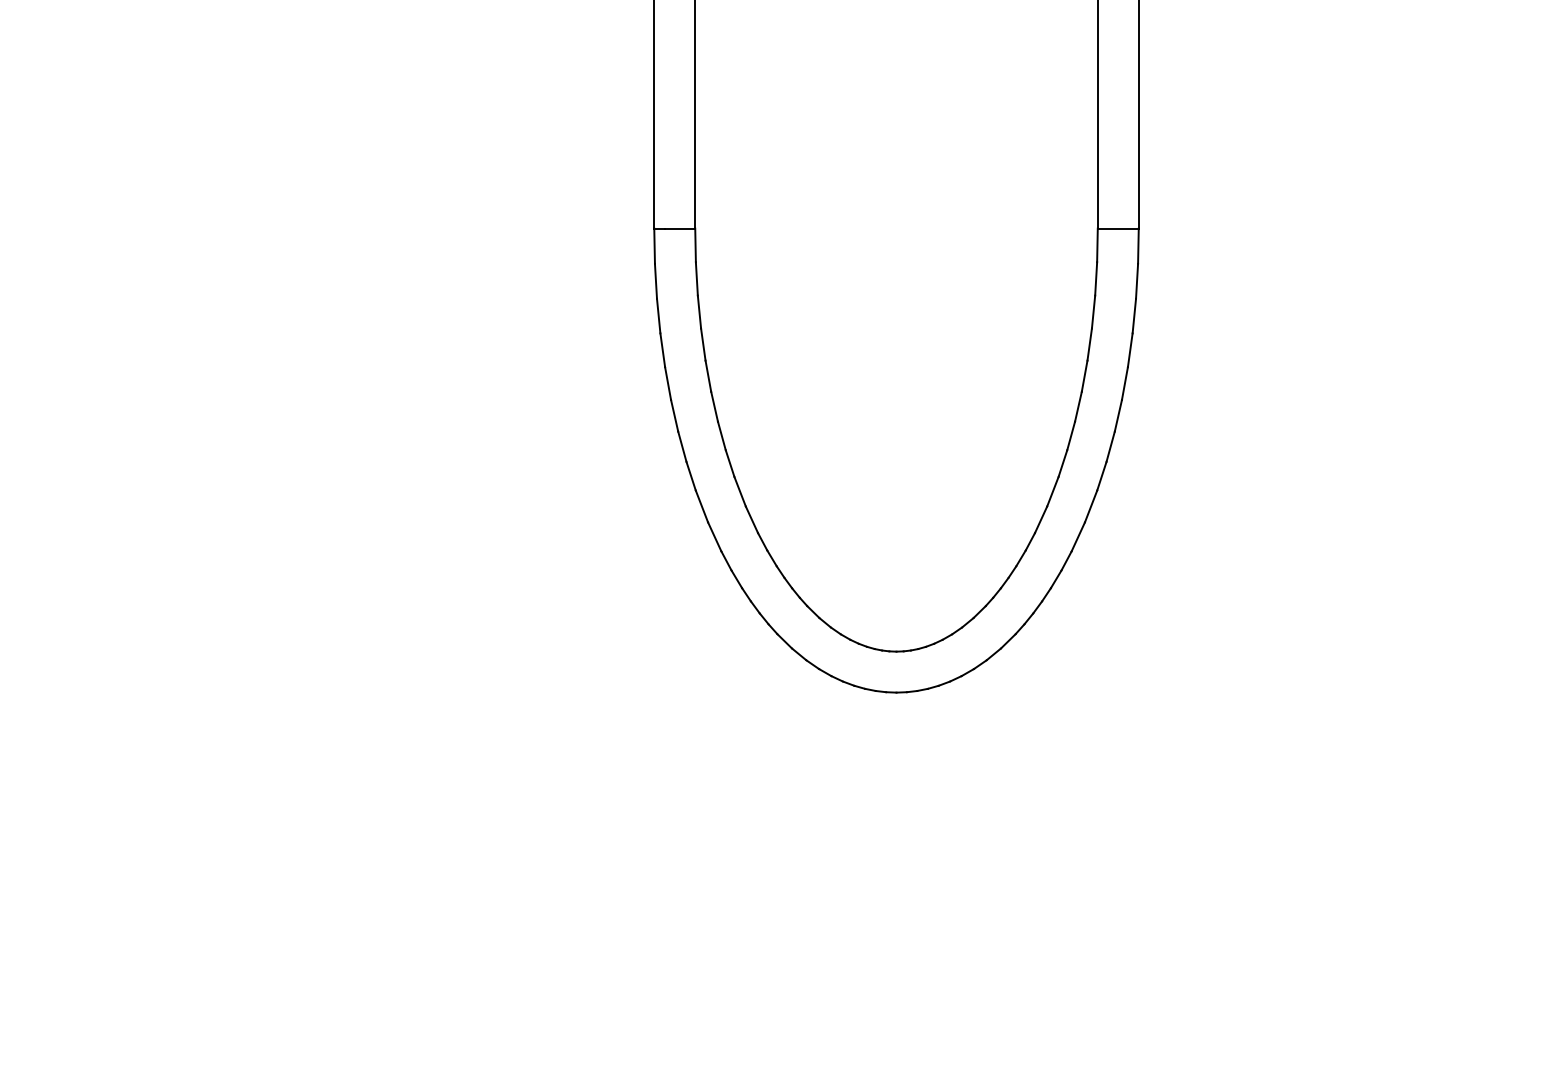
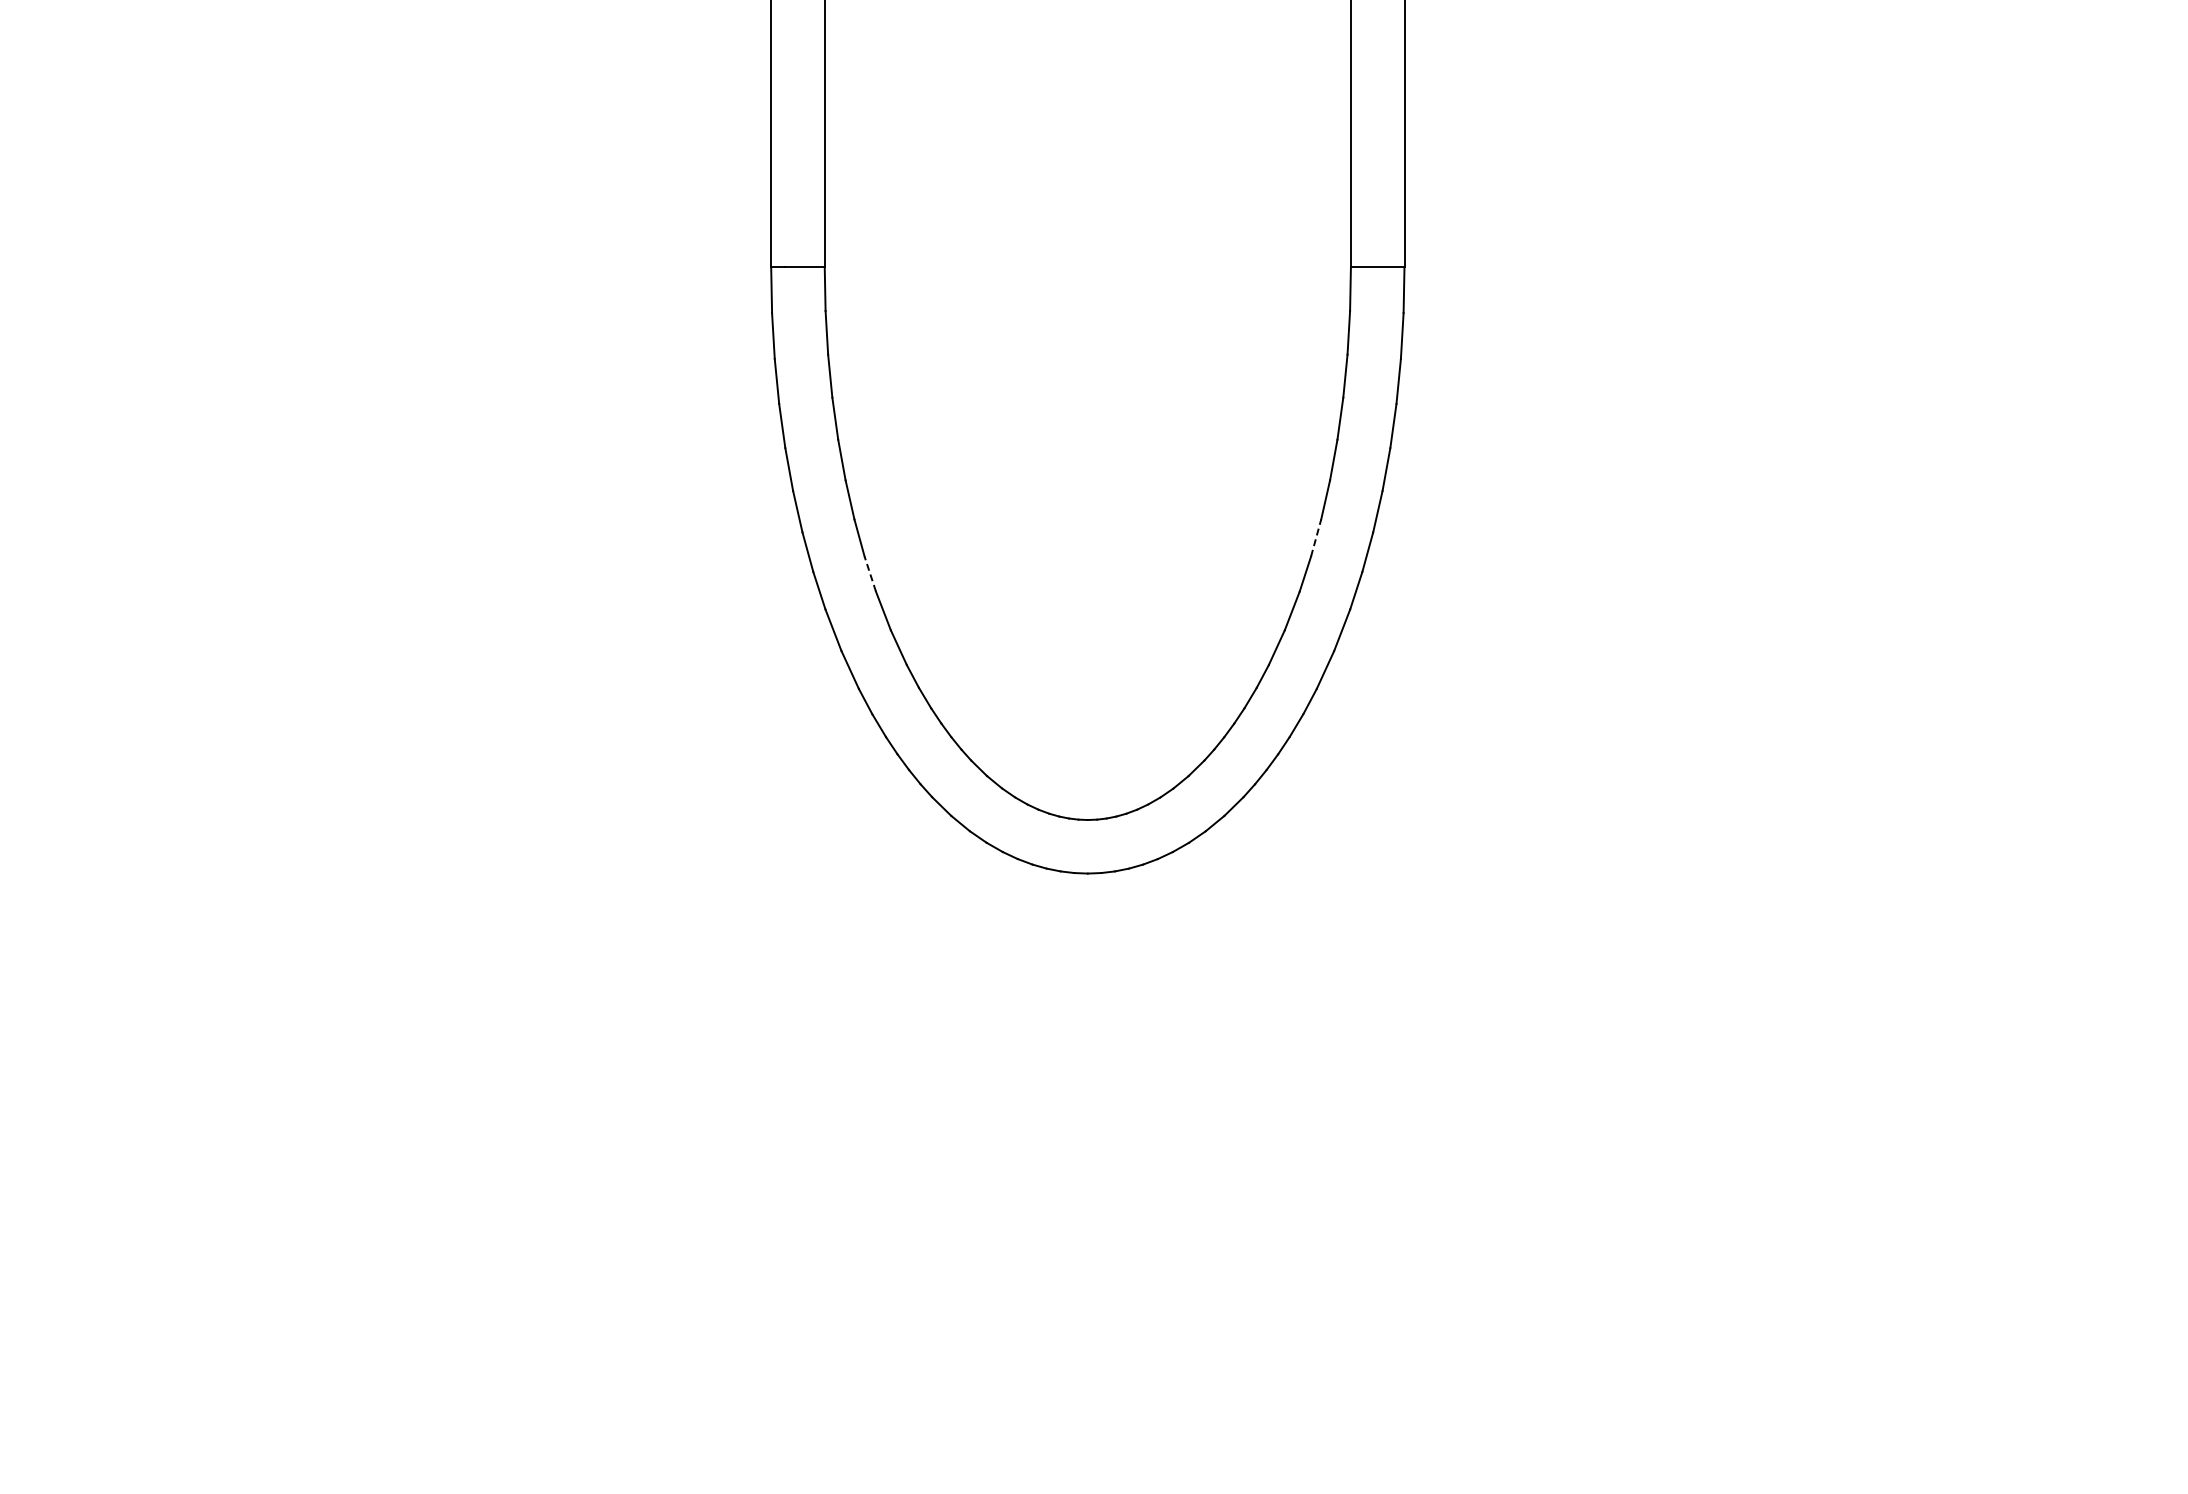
line: (1071, 435) -> (1316, 537), solid -> dashed
line: (730, 463) -> (870, 573), solid -> dashed

